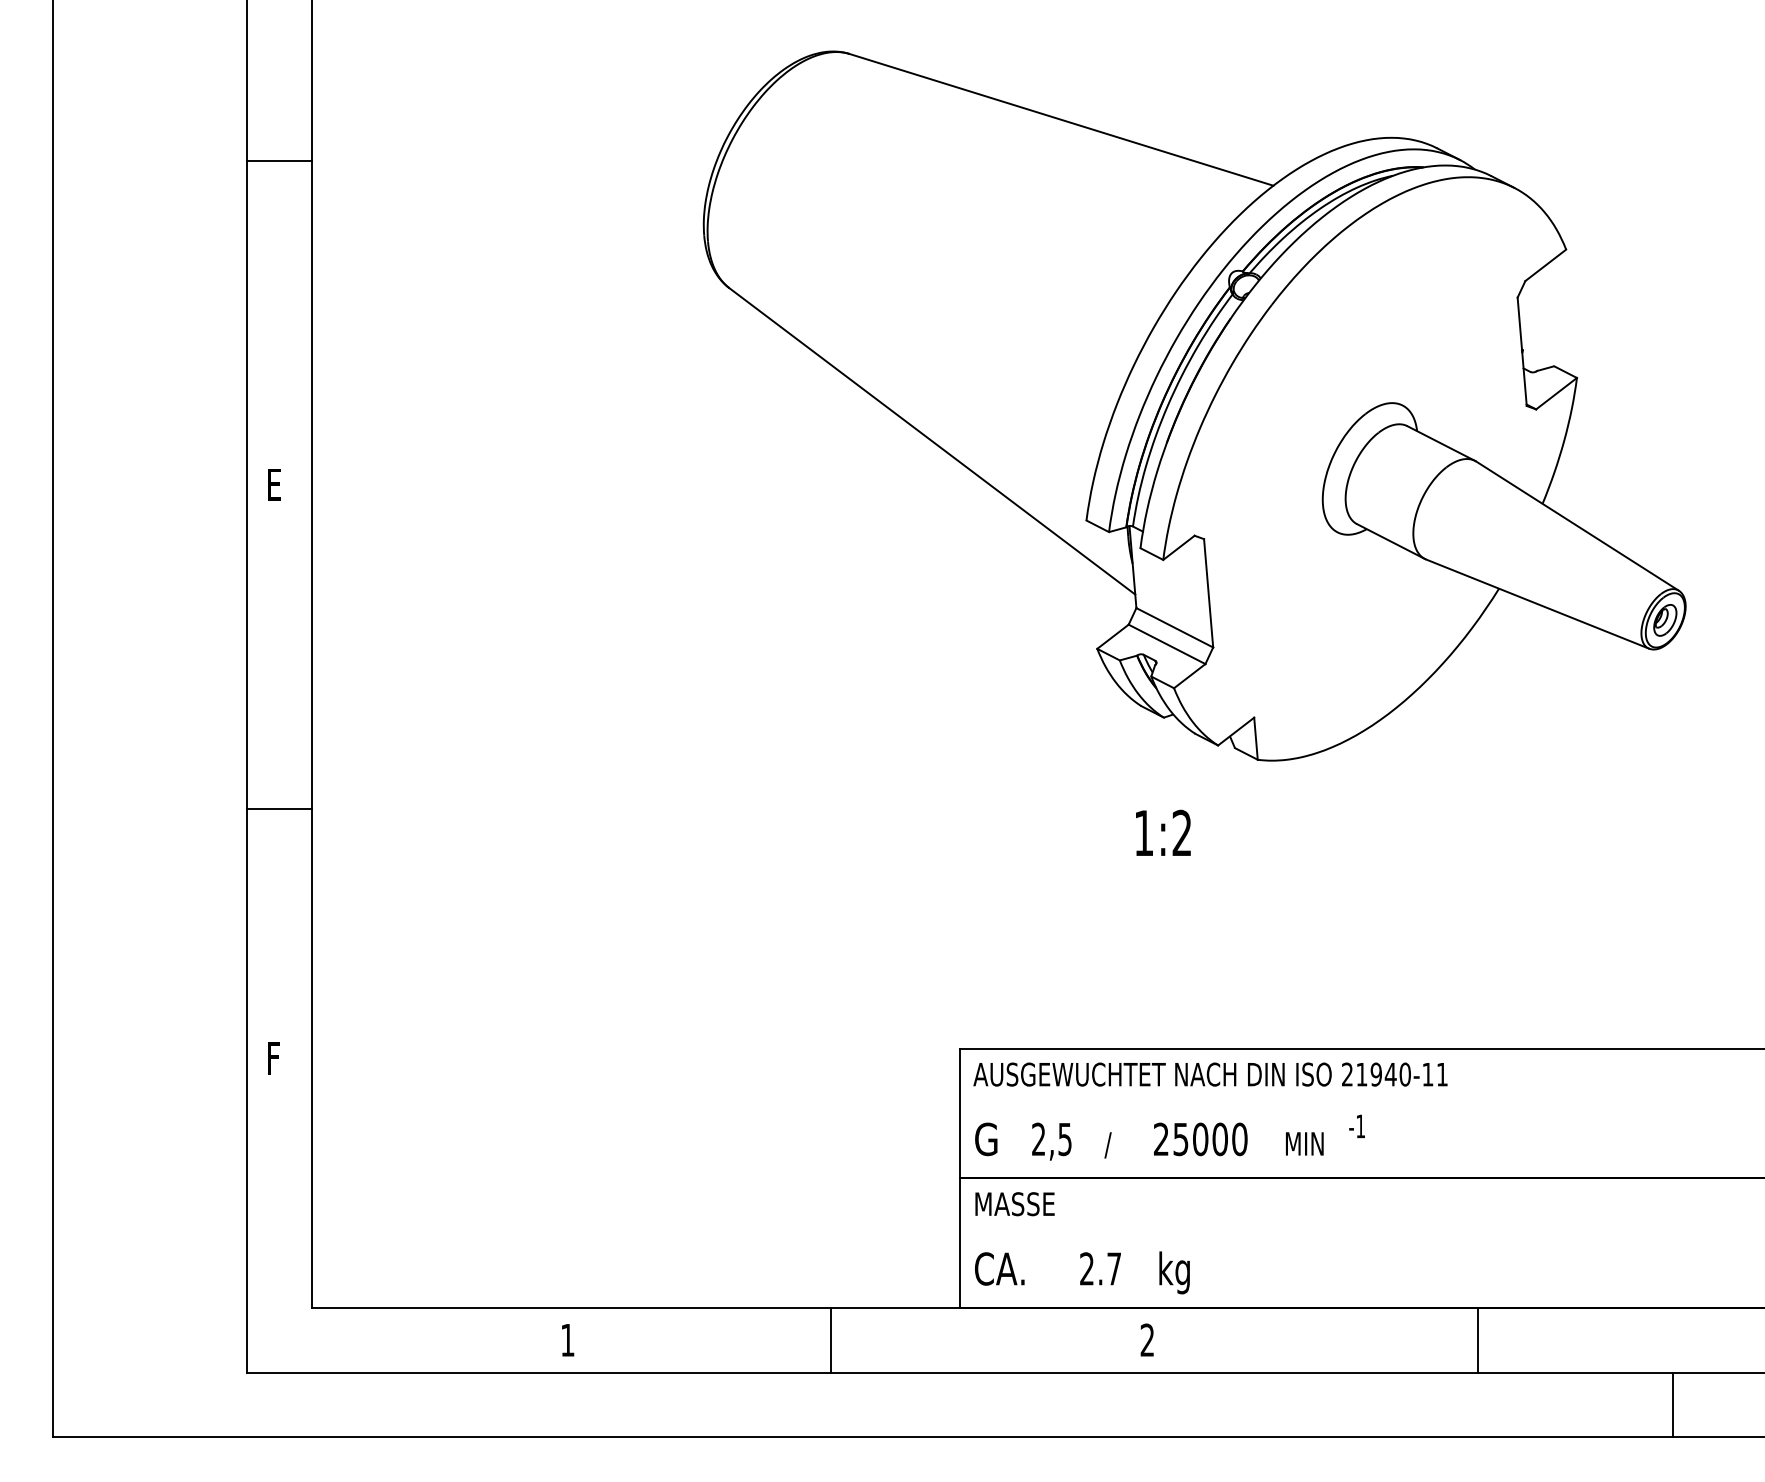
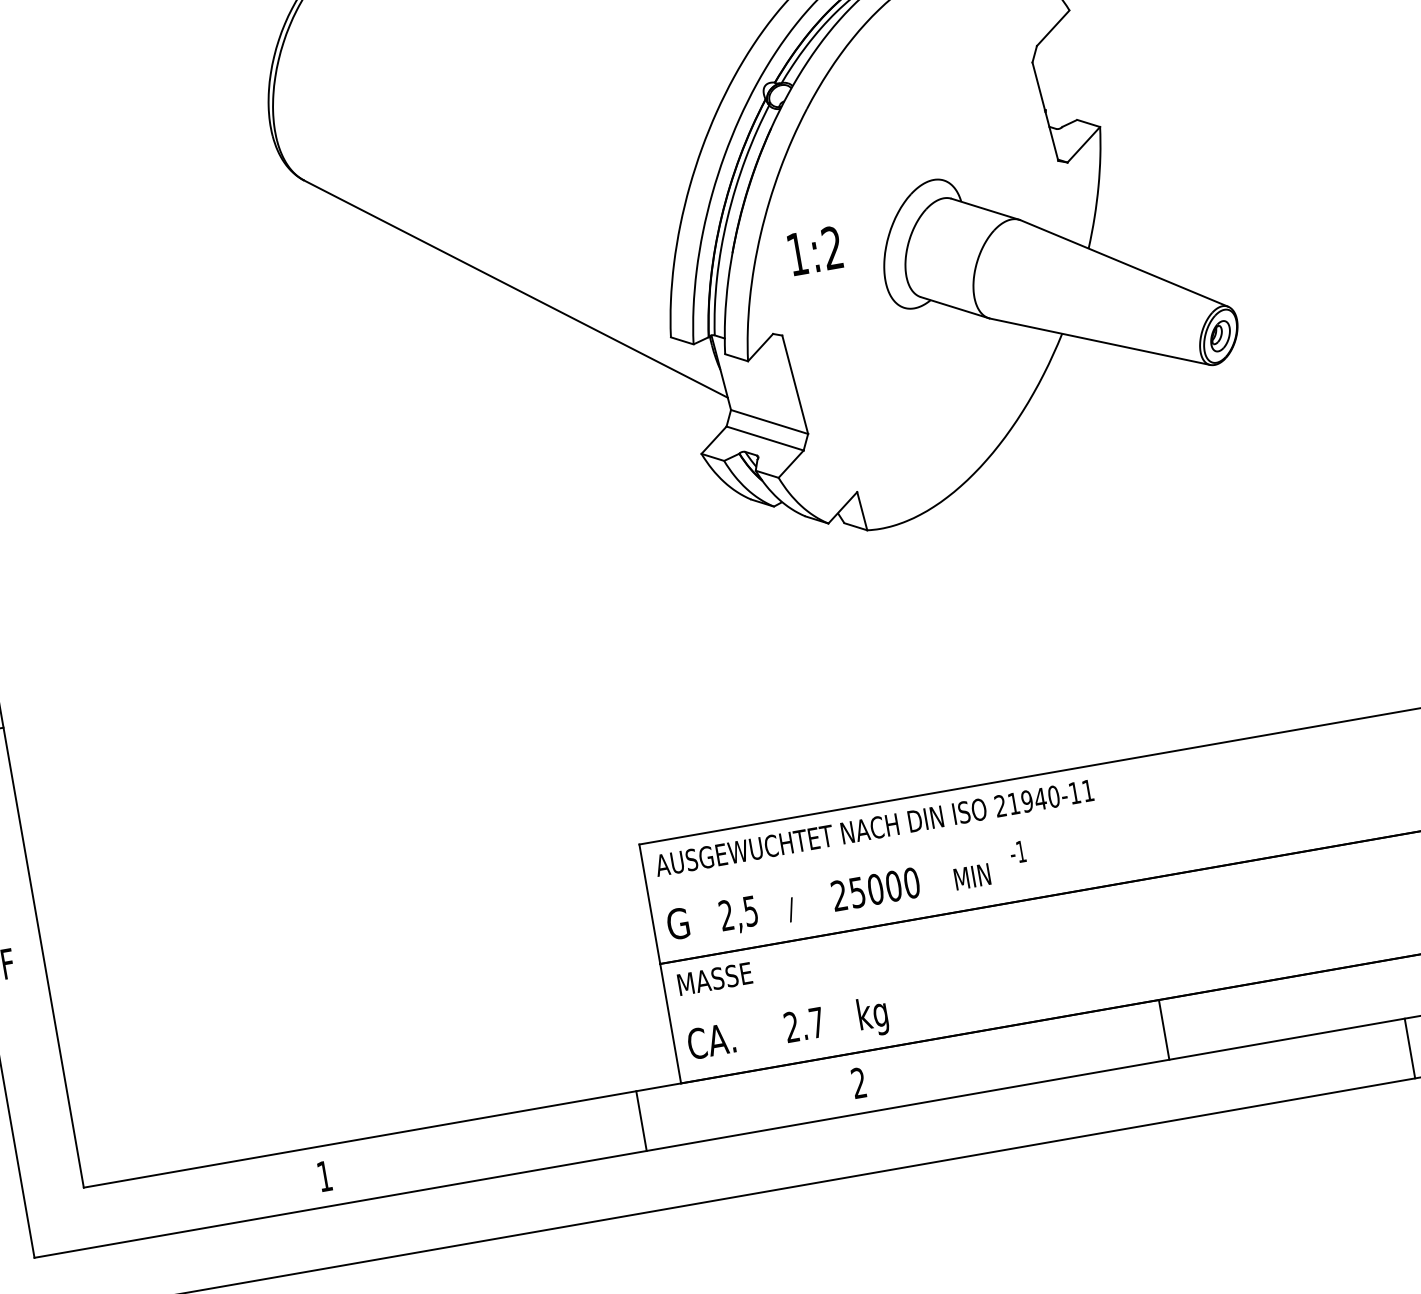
text: (1163, 832) -> (815, 250), moved
line: (830, 1339) -> (641, 1120), moved
line: (1672, 1404) -> (1409, 1048), moved

